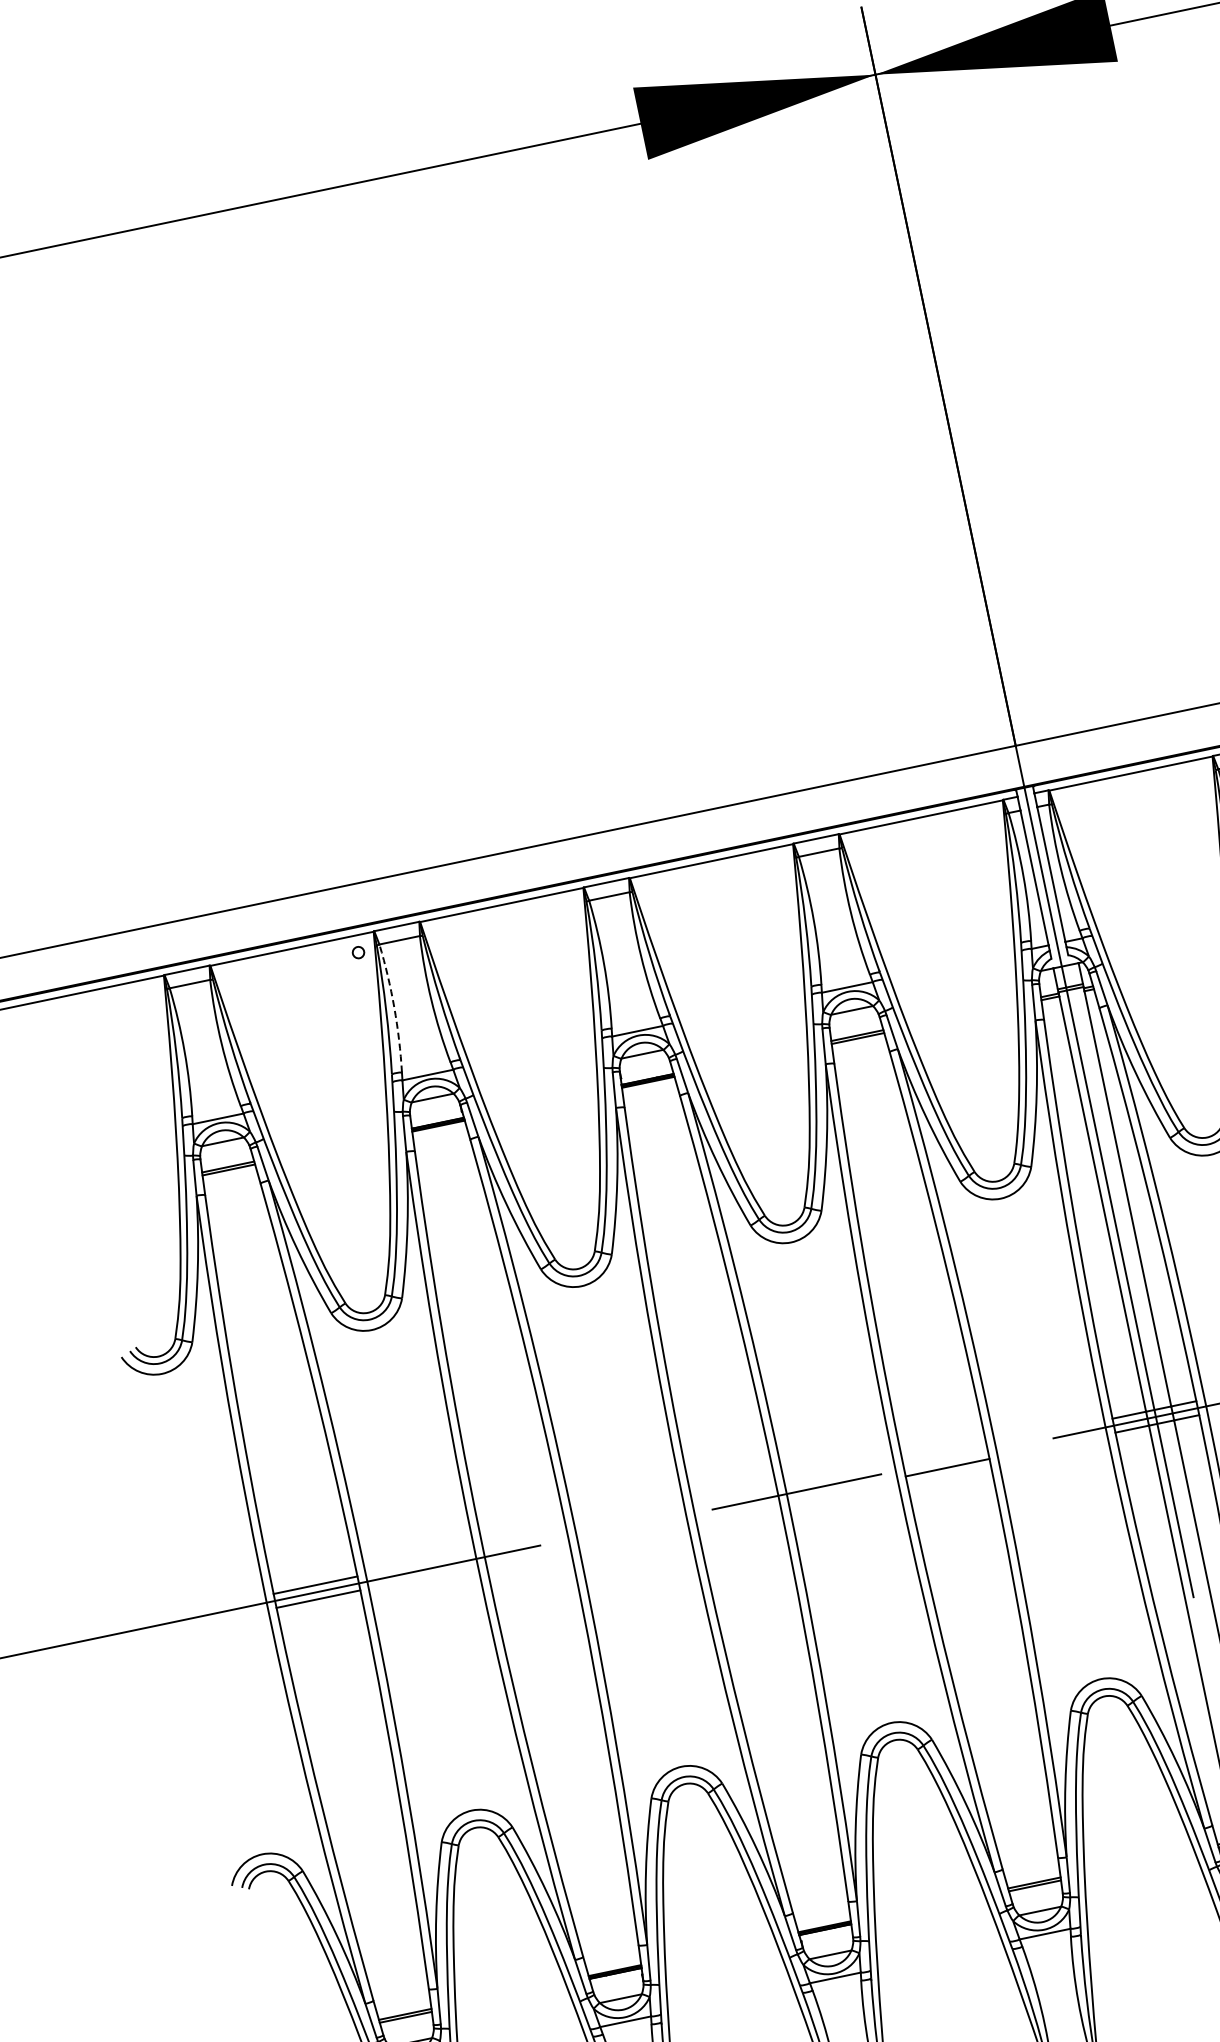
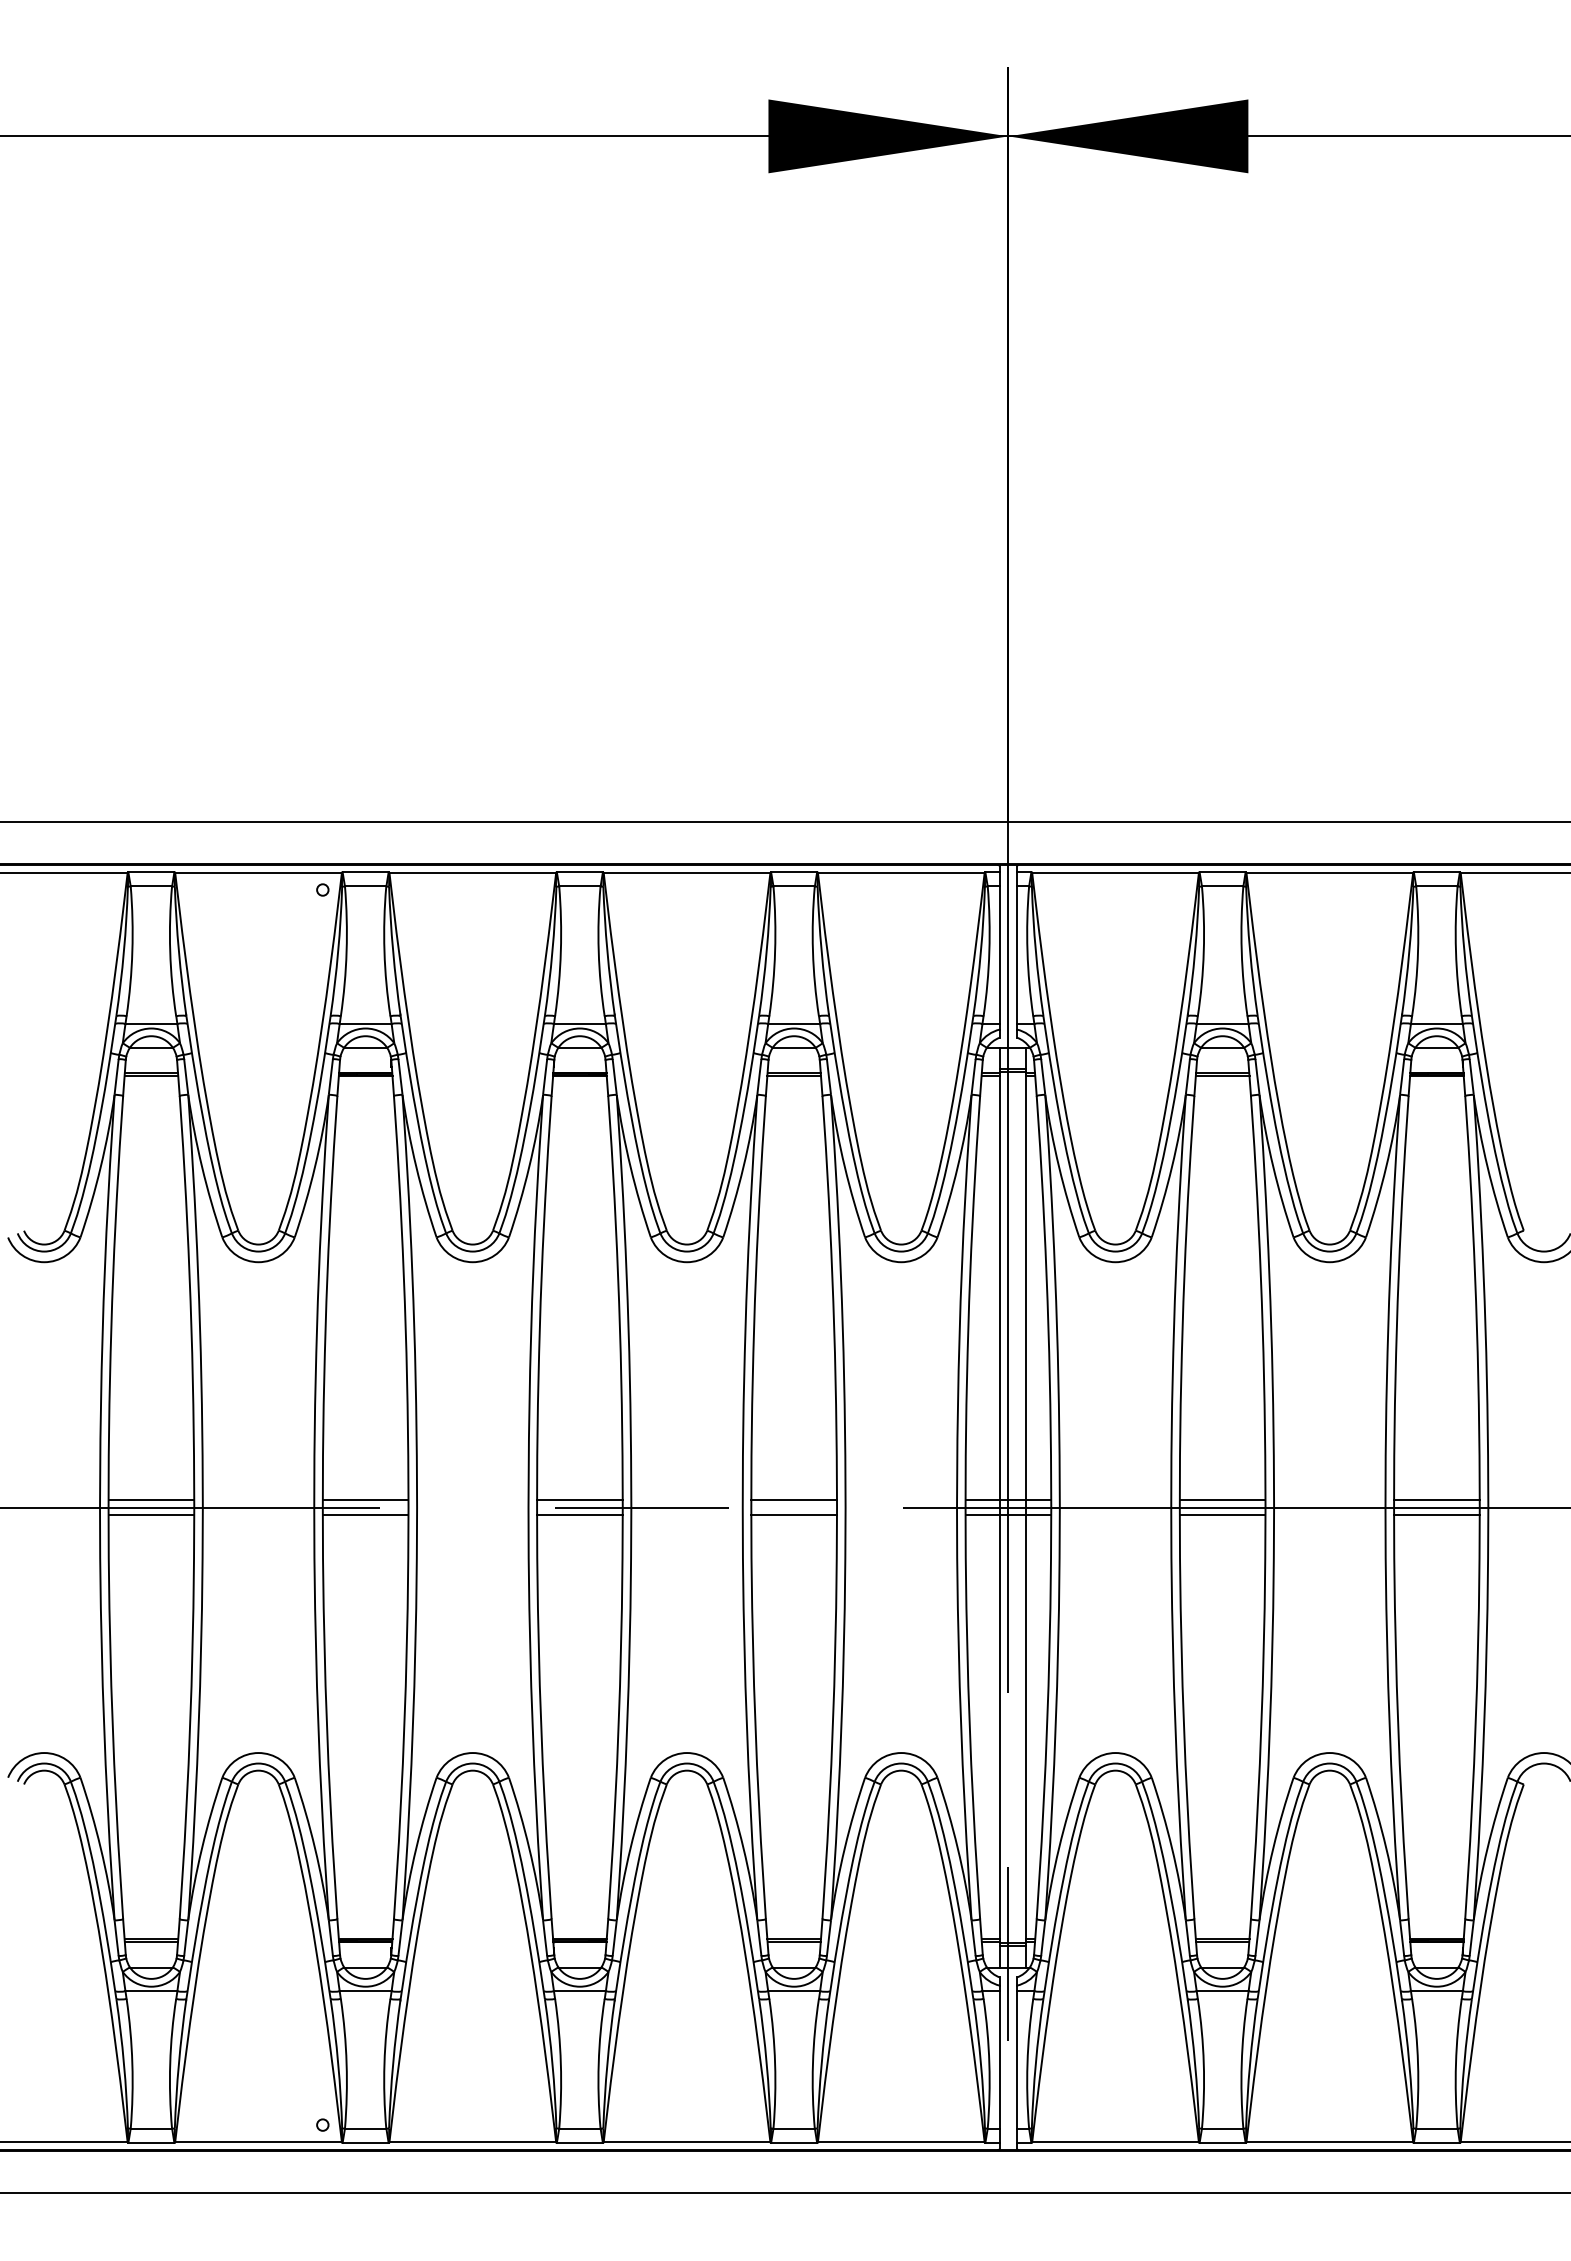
arc: (394, 1007) -> (346, 951), dashed -> solid
line: (944, 1453) -> (793, 1500), added
line: (734, 1497) -> (579, 1500), added
line: (737, 1511) -> (579, 1514), added
line: (525, 1541) -> (365, 1500), added
line: (527, 1555) -> (365, 1514), added

